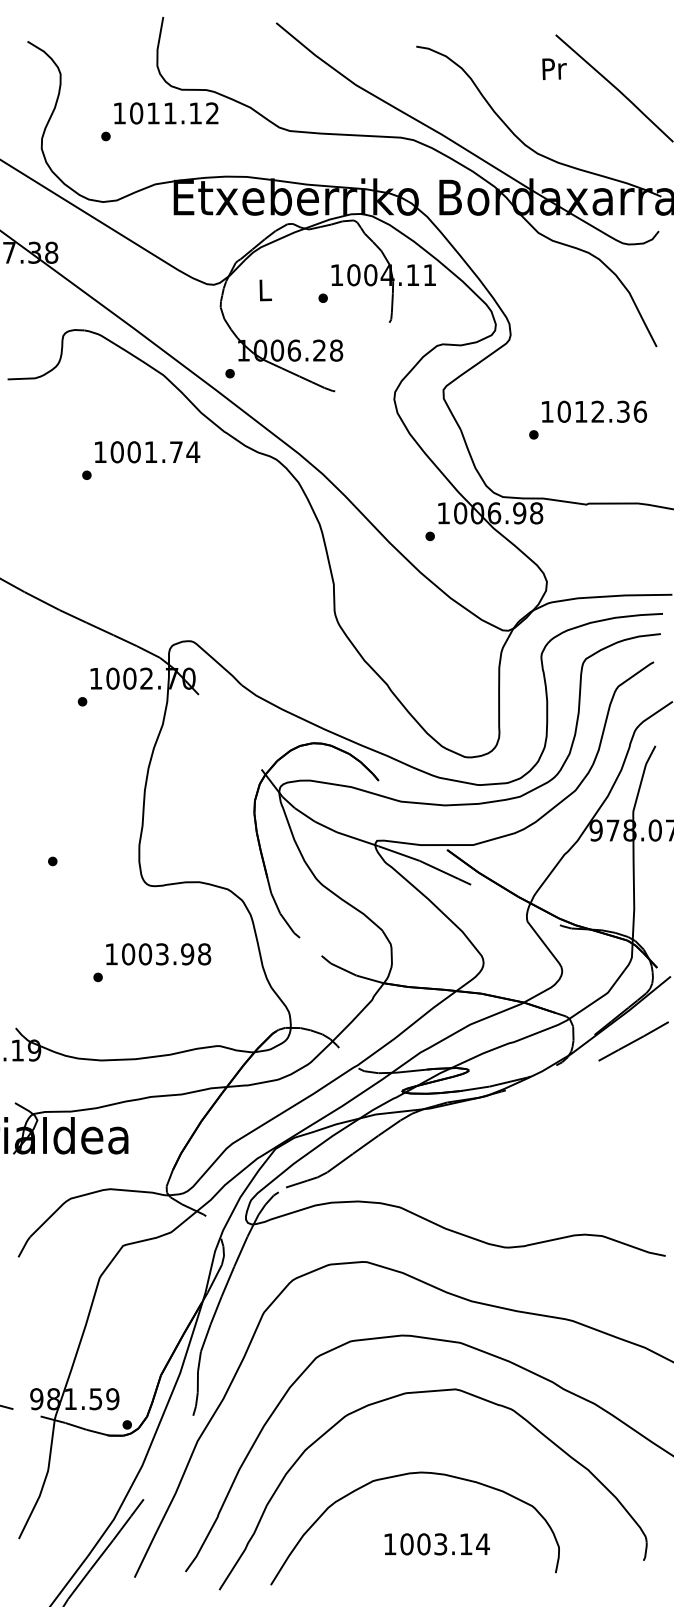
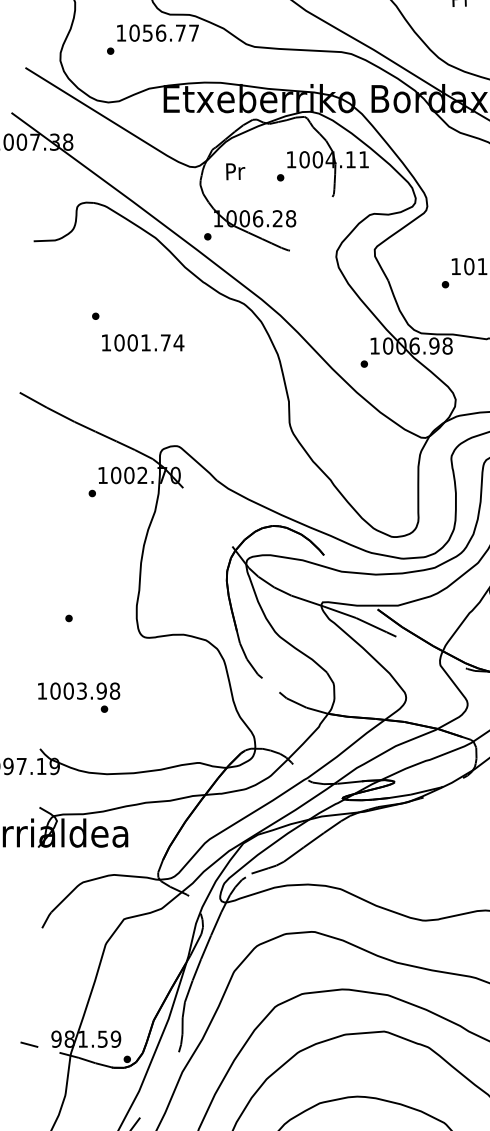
text: (182, 113) -> (170, 33), 1011.12 -> 1056.77
text: (265, 290) -> (235, 171), L -> Pr
text: (147, 452) -> (143, 343), moved
text: (158, 954) -> (78, 691), moved

